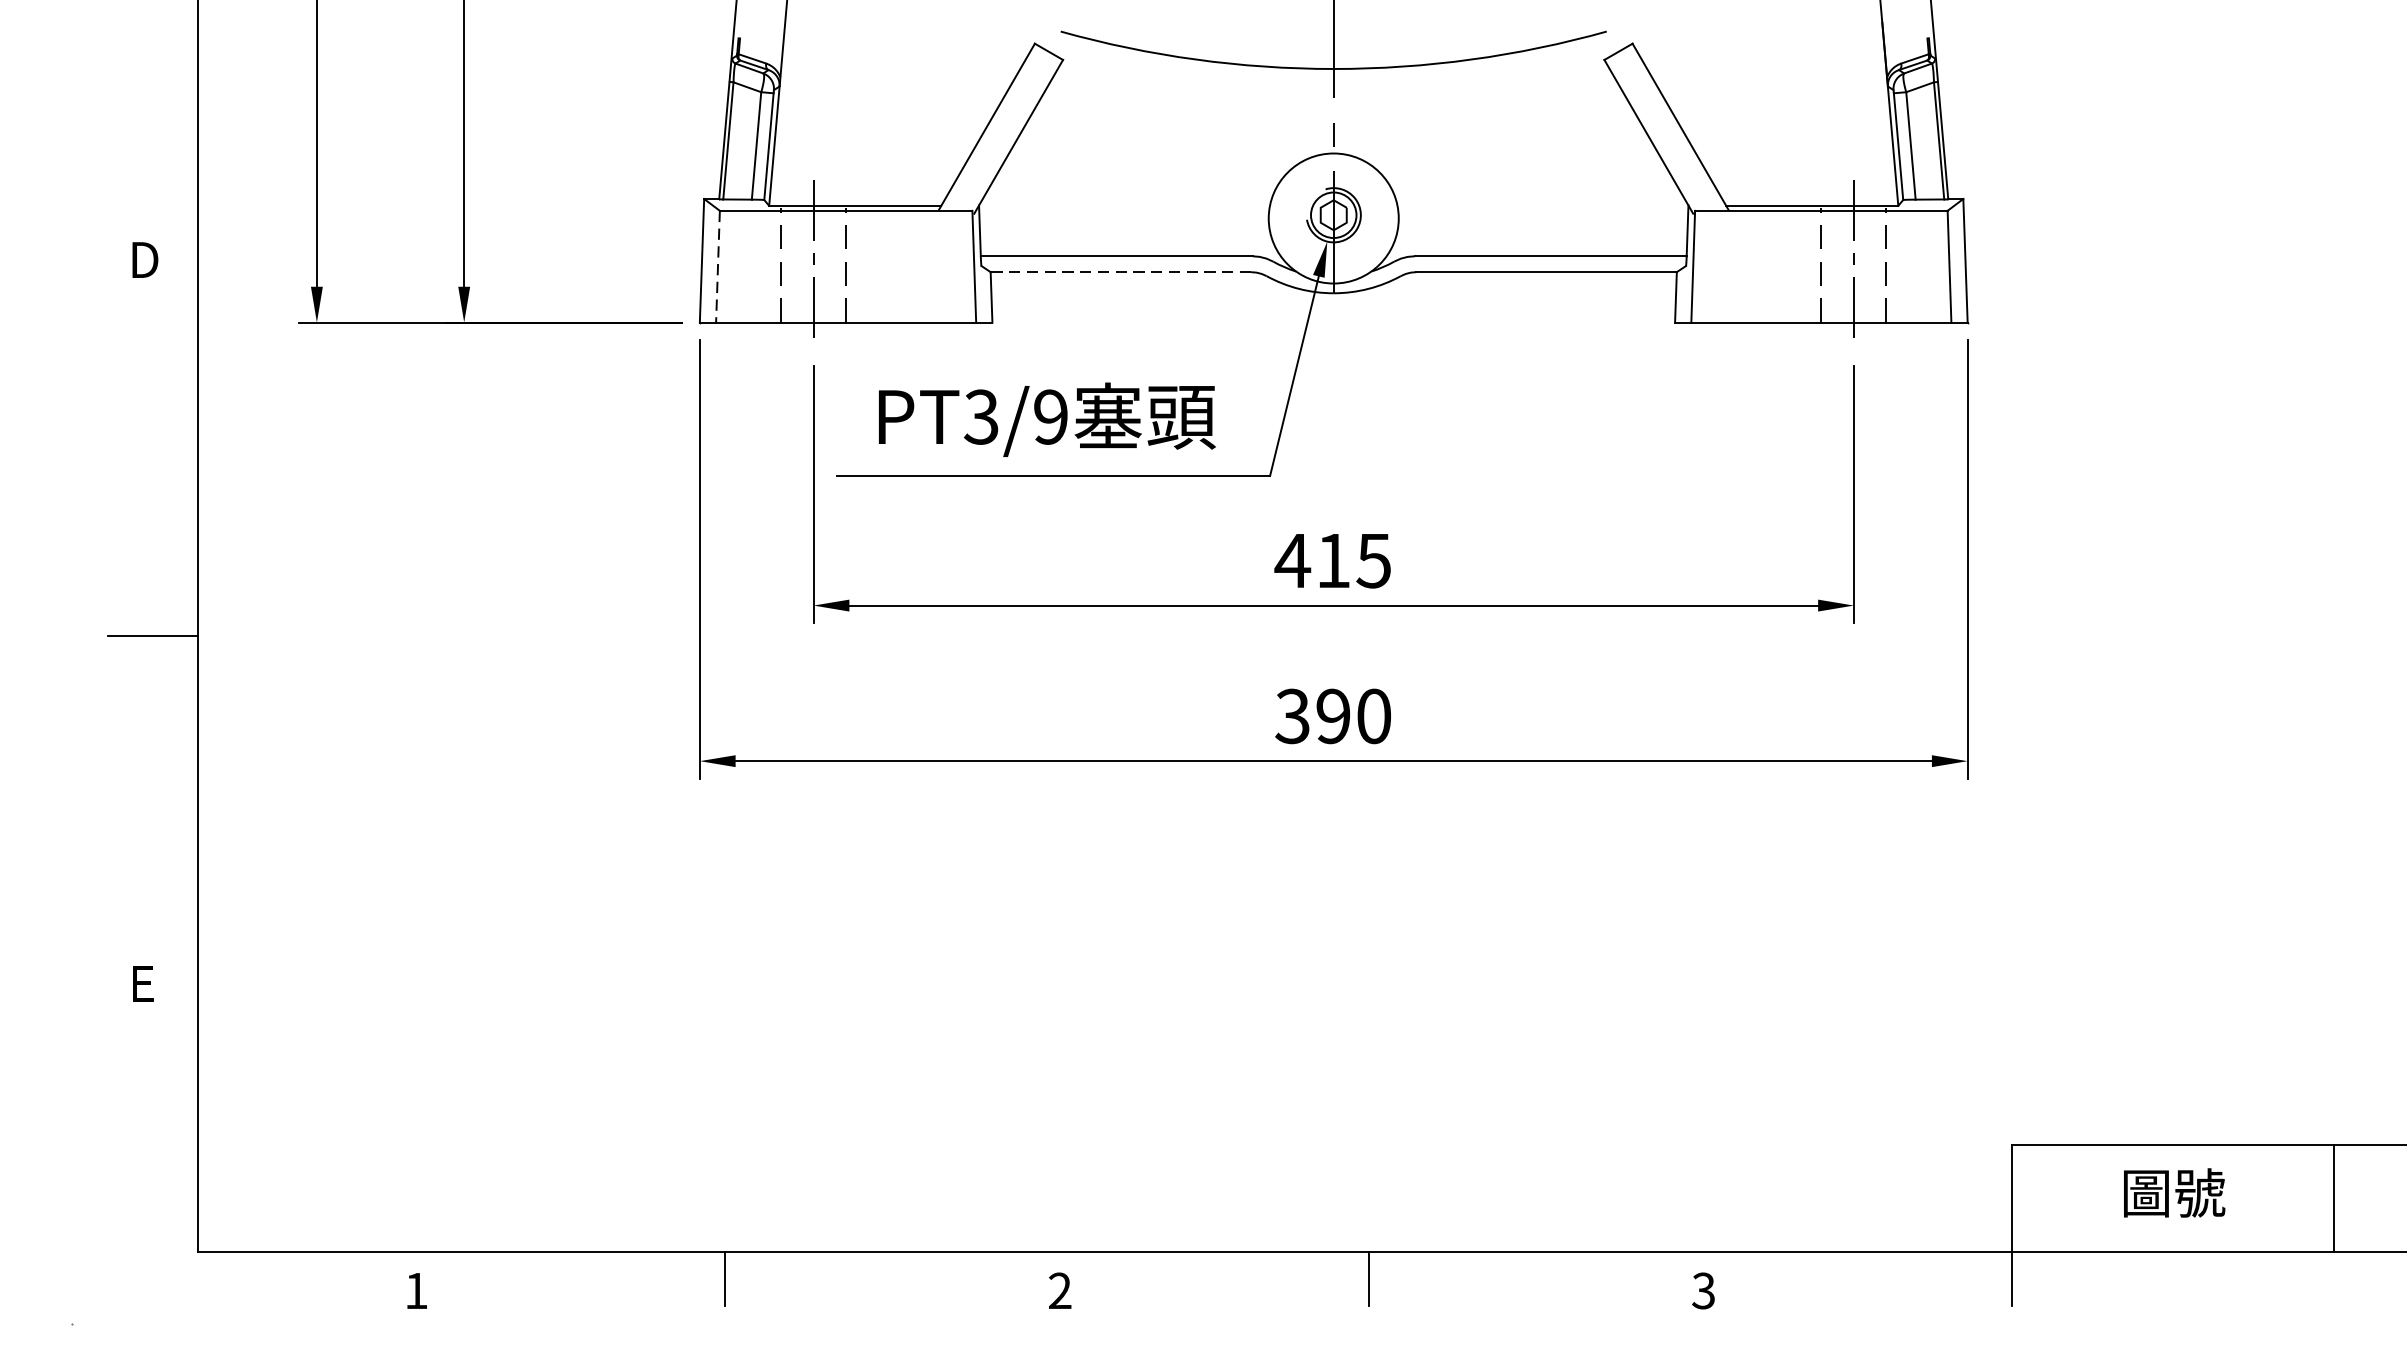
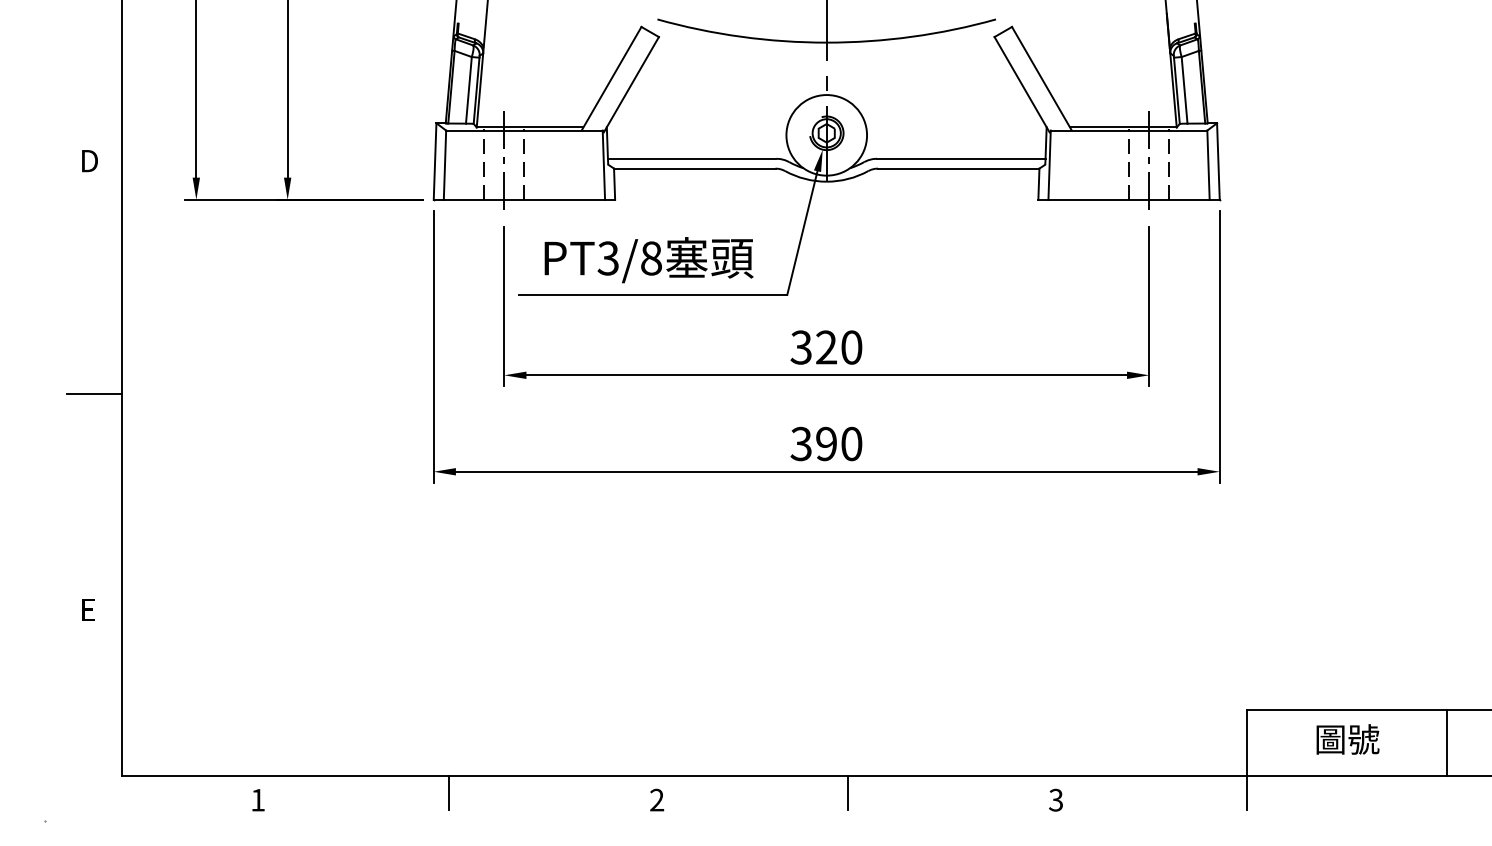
line: (718, 267) -> (445, 165), dashed -> solid
line: (1120, 271) -> (694, 168), dashed -> solid
text: (1051, 417) -> (651, 258), PT3/9 -> PT3/8
text: (1331, 560) -> (825, 347), 415 -> 320

